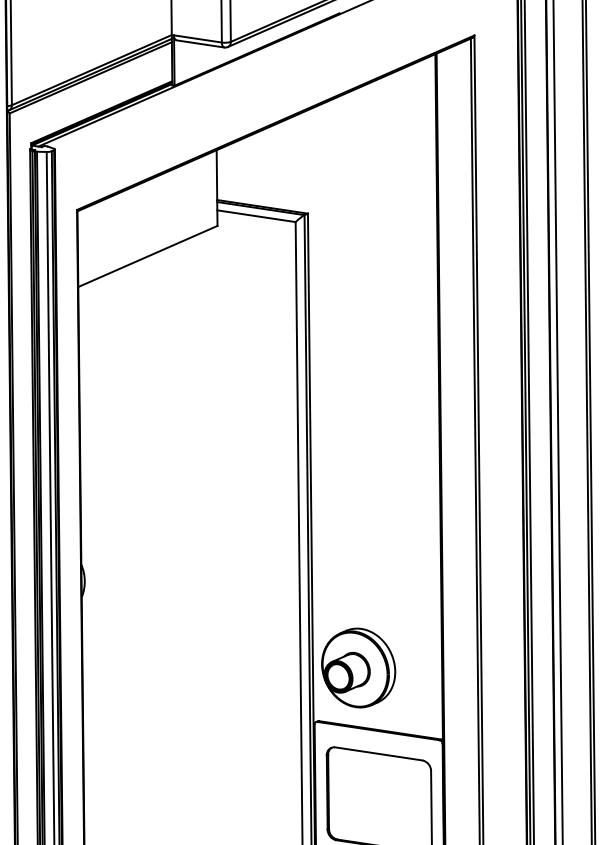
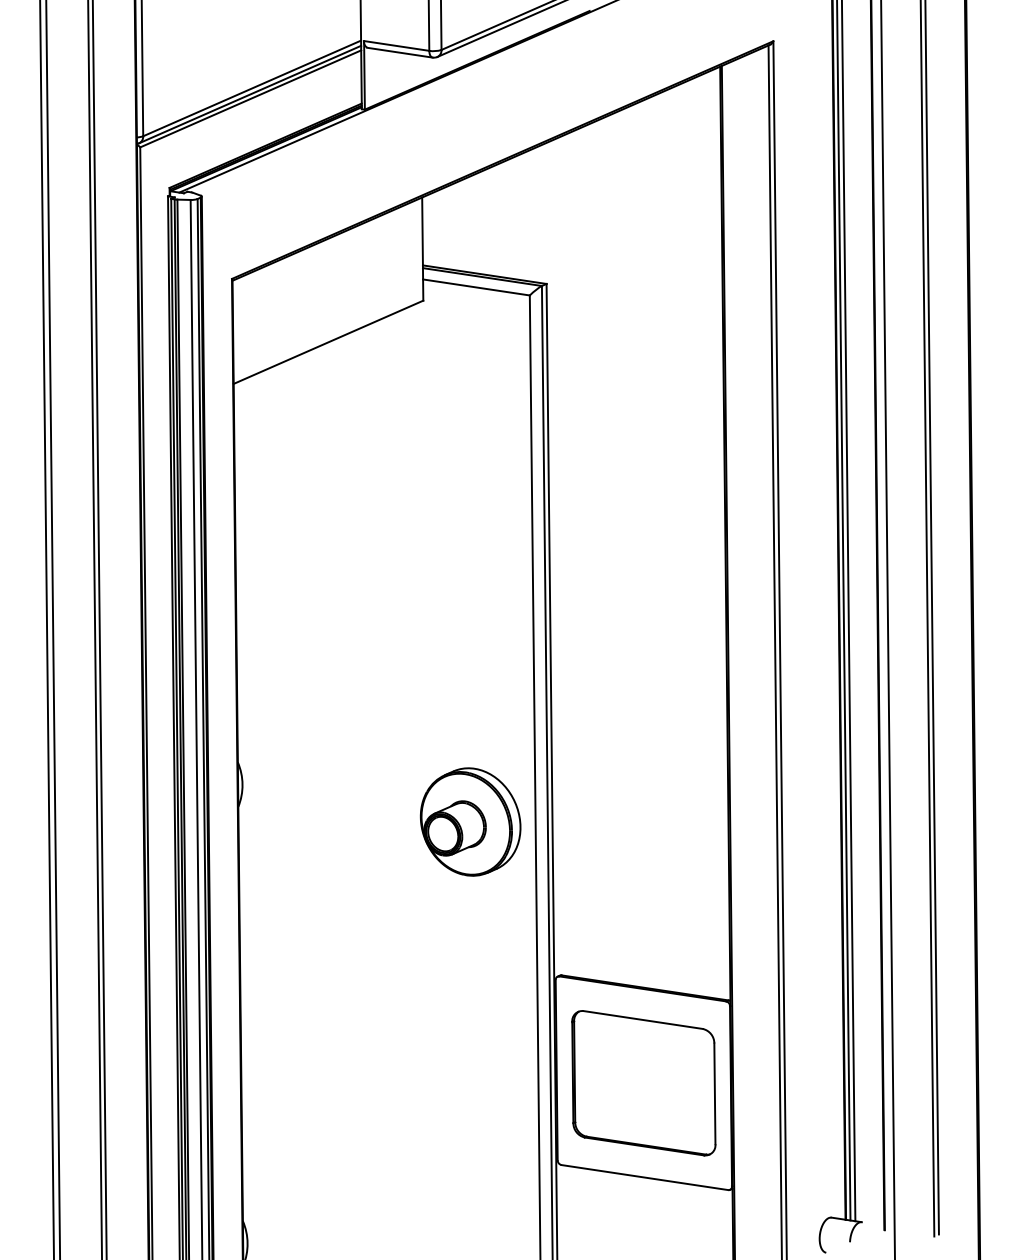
part: (358, 667) -> (470, 821), moved

